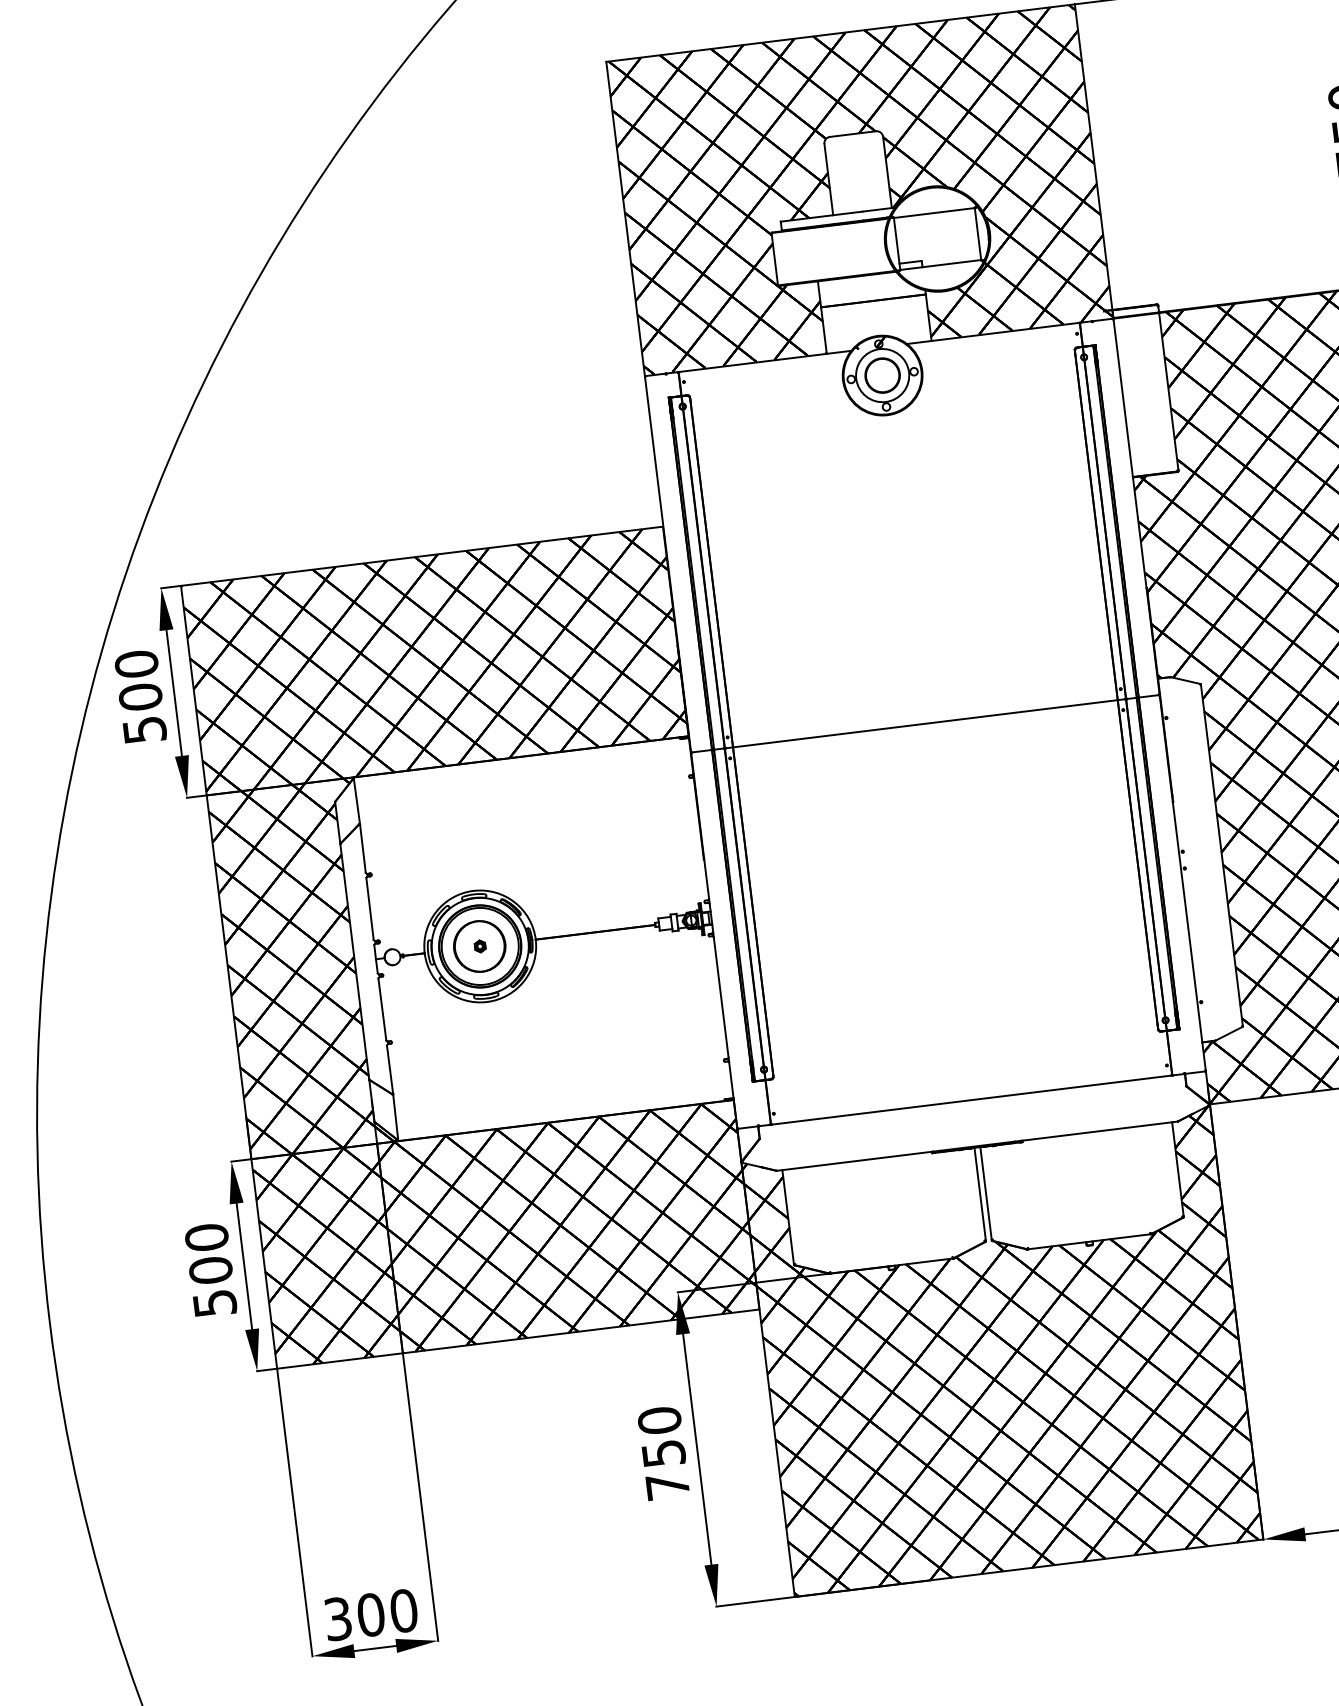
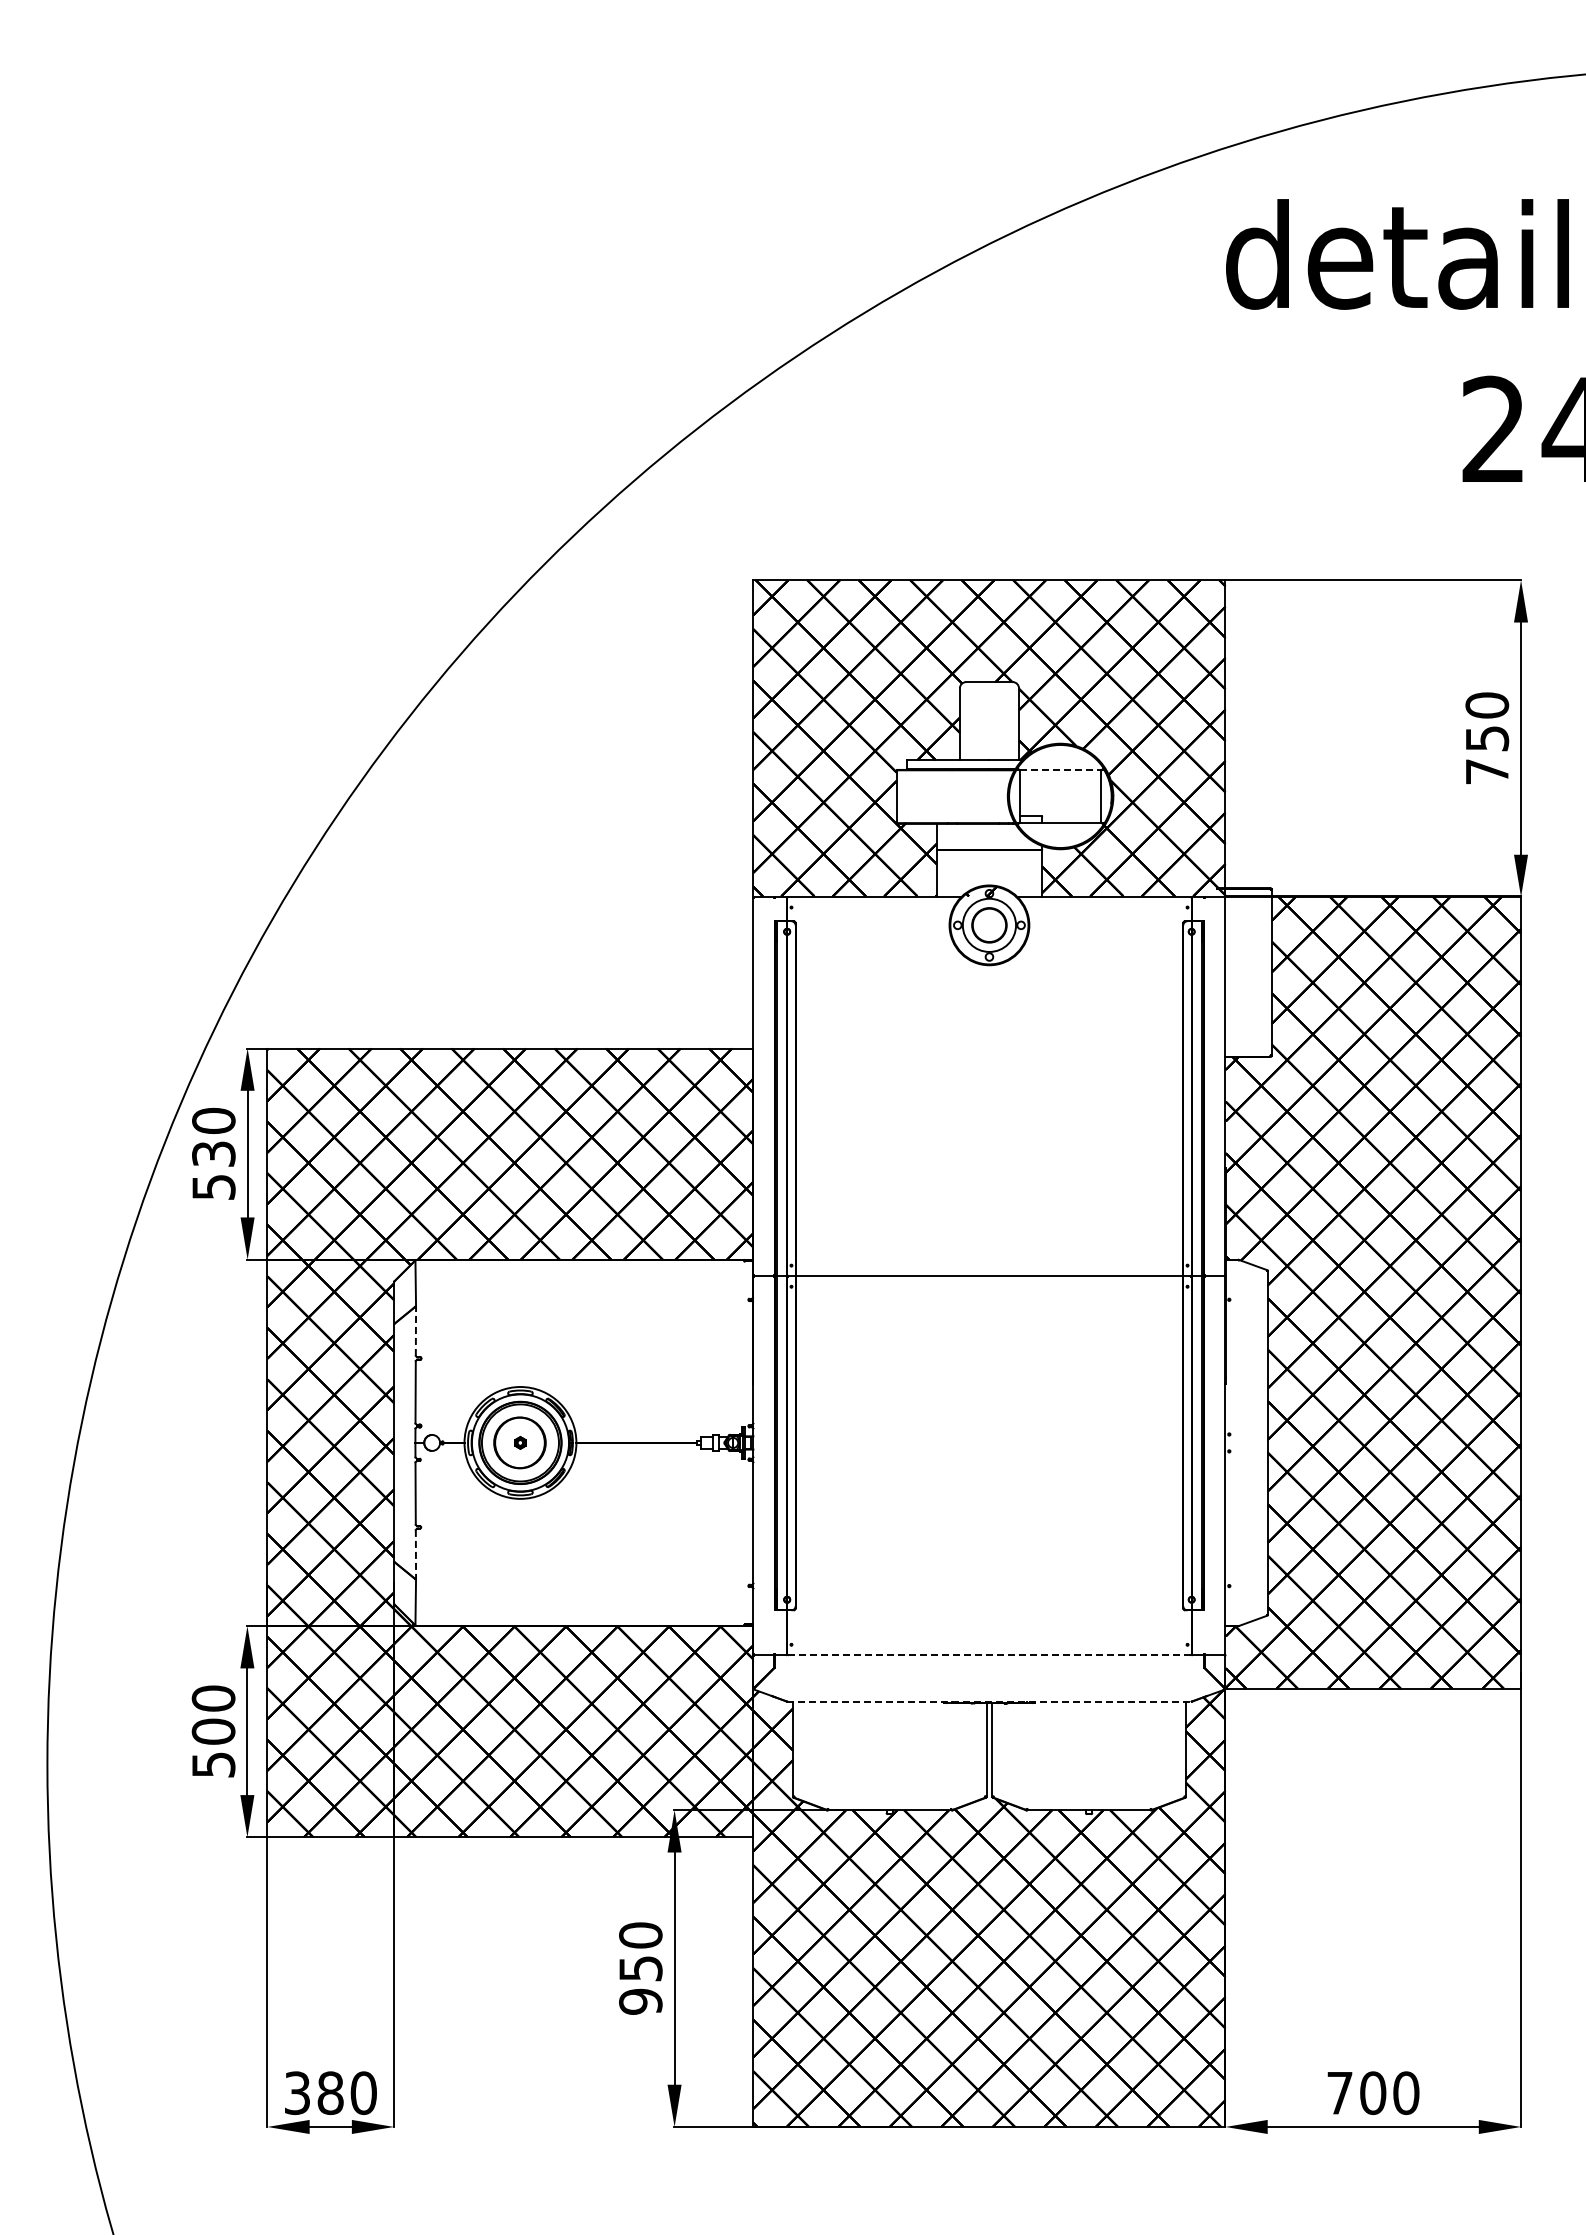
line: (934, 213) -> (1060, 770), solid -> dashed
text: (140, 697) -> (213, 1154), 500 -> 530
line: (362, 848) -> (415, 1331), solid -> dashed
line: (389, 1069) -> (415, 1554), solid -> dashed
line: (971, 1100) -> (989, 1655), solid -> dashed
line: (977, 1145) -> (989, 1701), solid -> dashed
text: (667, 1486) -> (640, 2001), 750 -> 950
text: (370, 1614) -> (330, 2092), 300 -> 380

